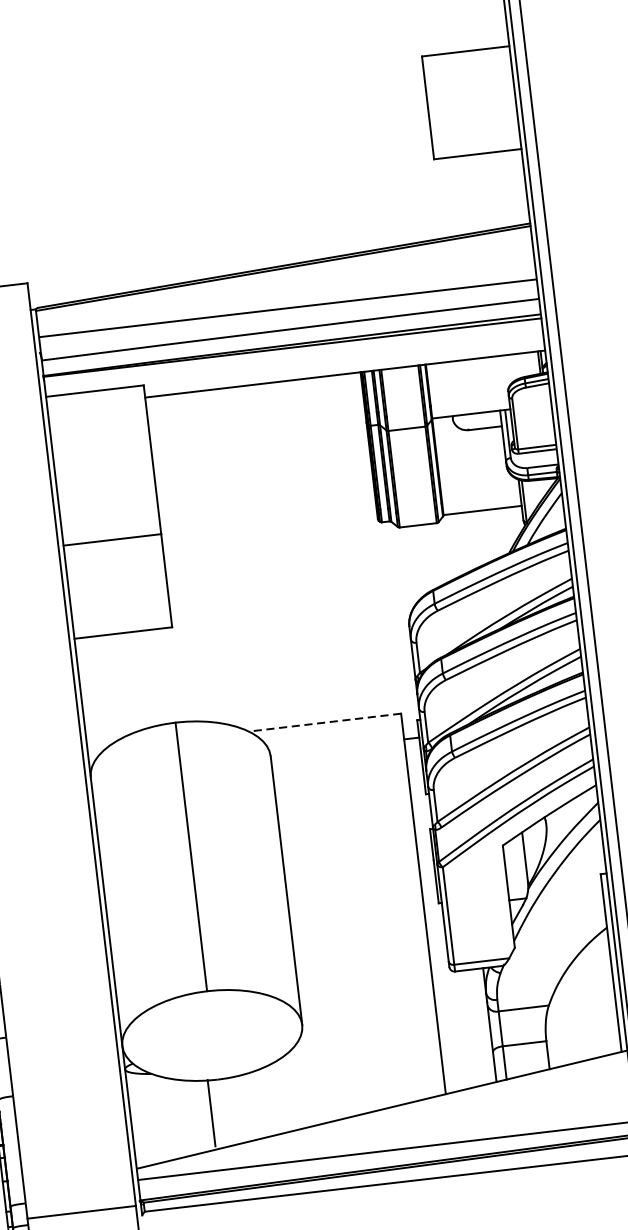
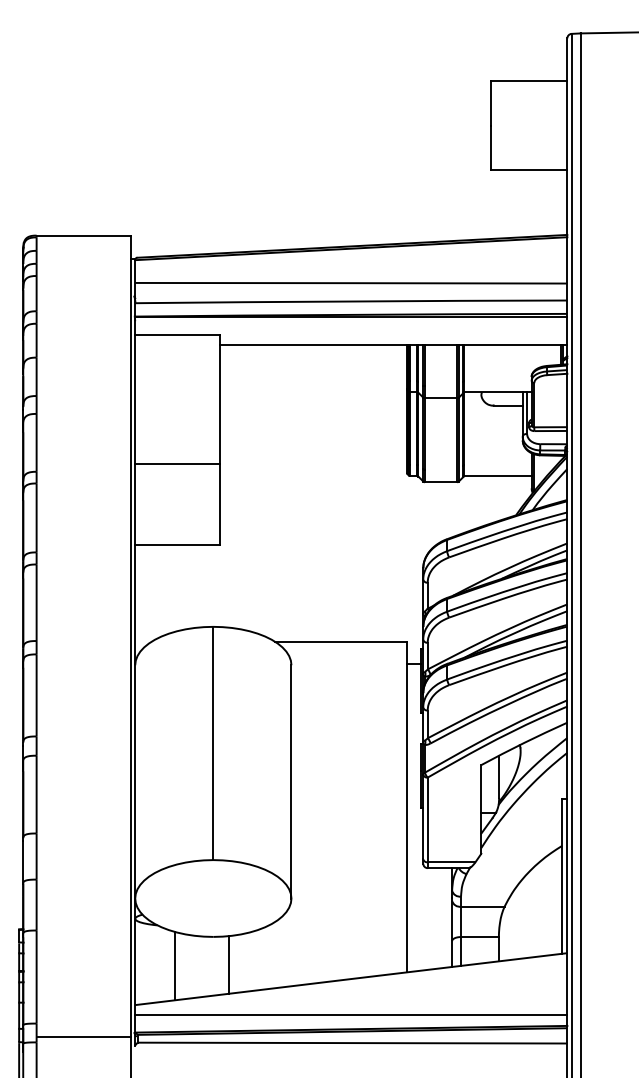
line: (323, 722) -> (340, 641), dashed -> solid
line: (211, 1112) -> (228, 964), moved
line: (177, 1118) -> (175, 966), added

